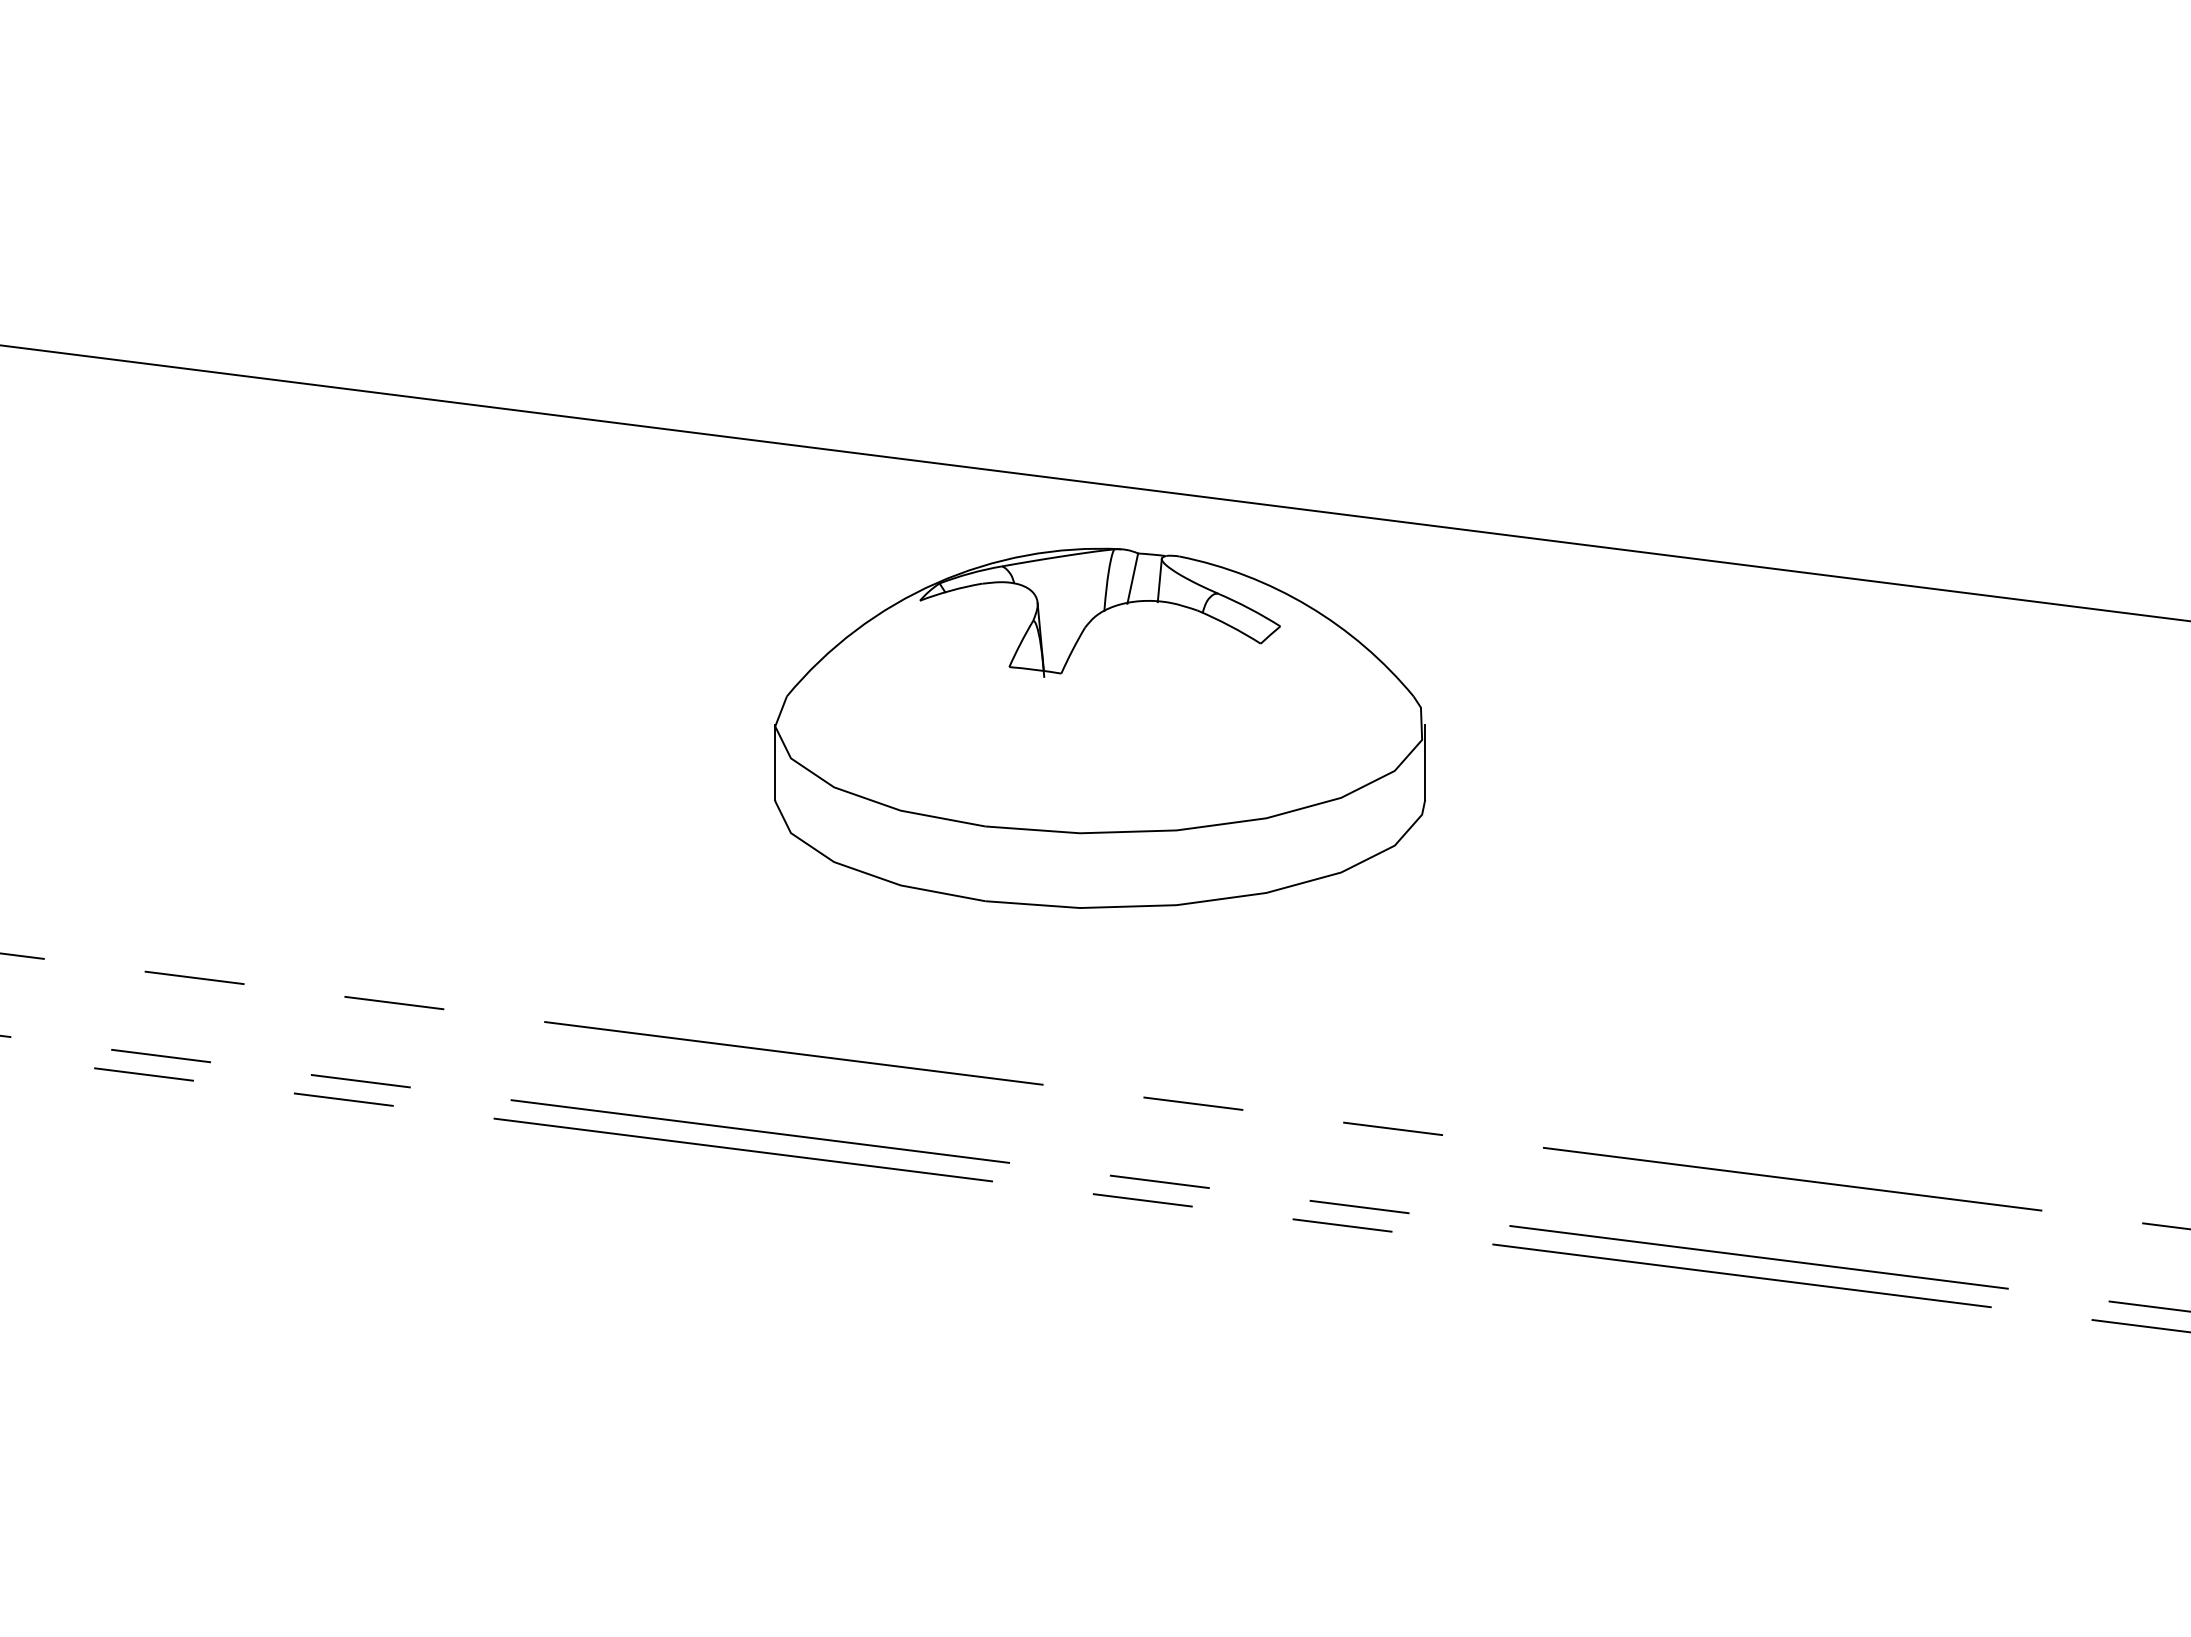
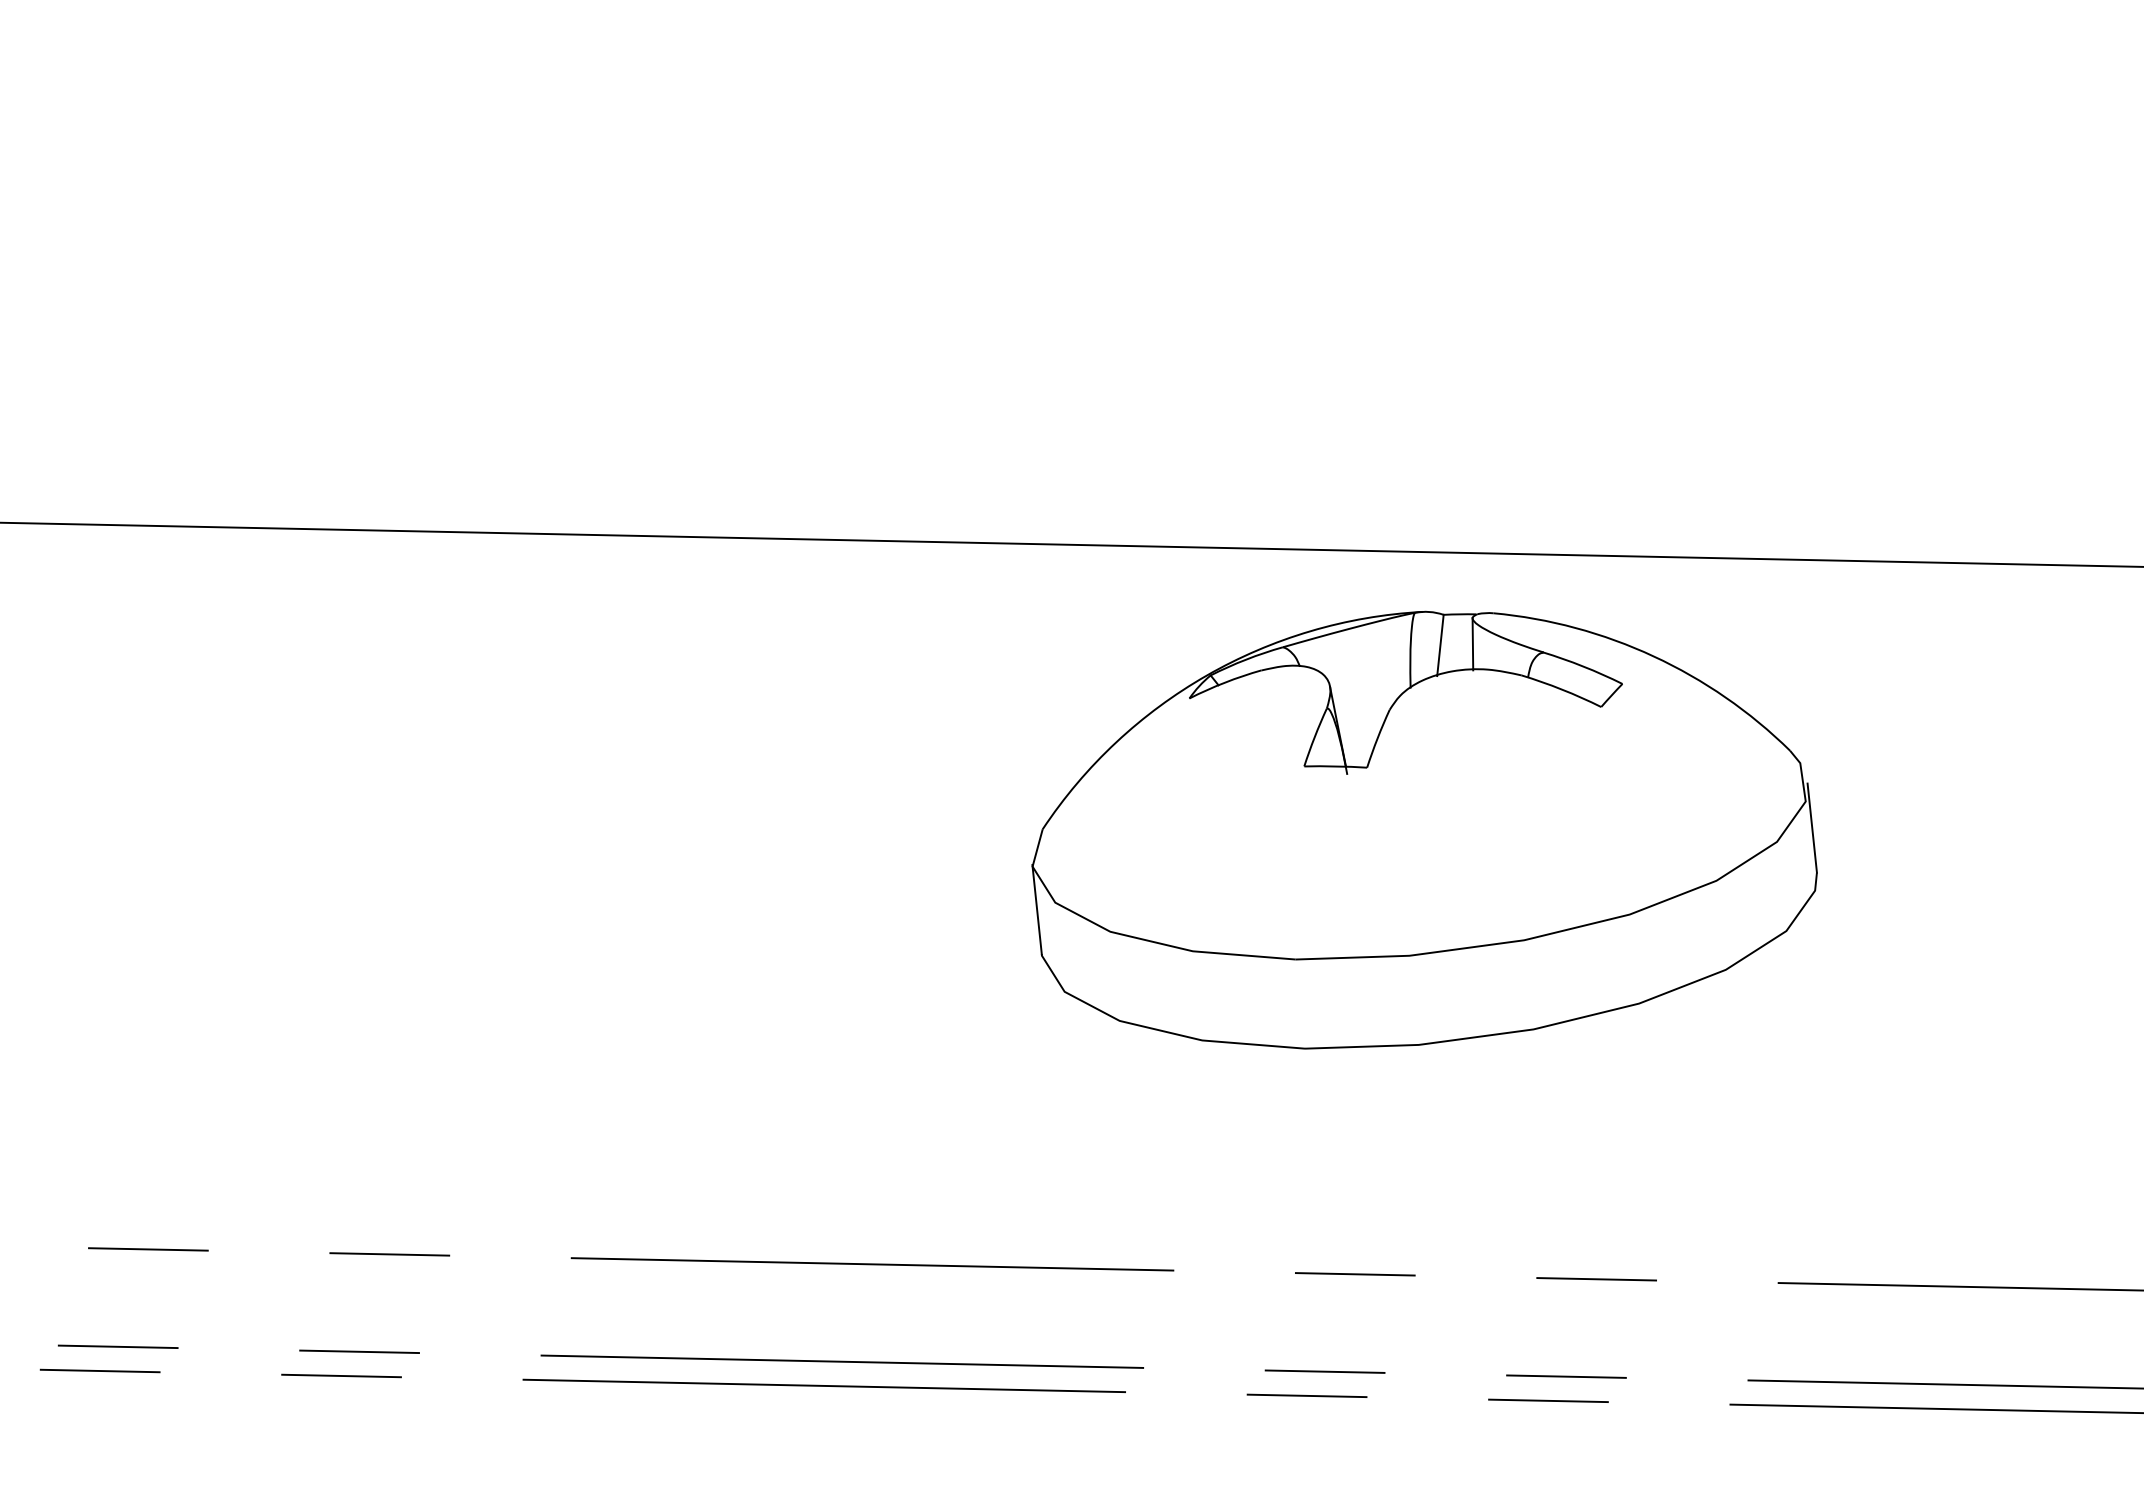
part: (1099, 727) -> (1419, 827), moved

